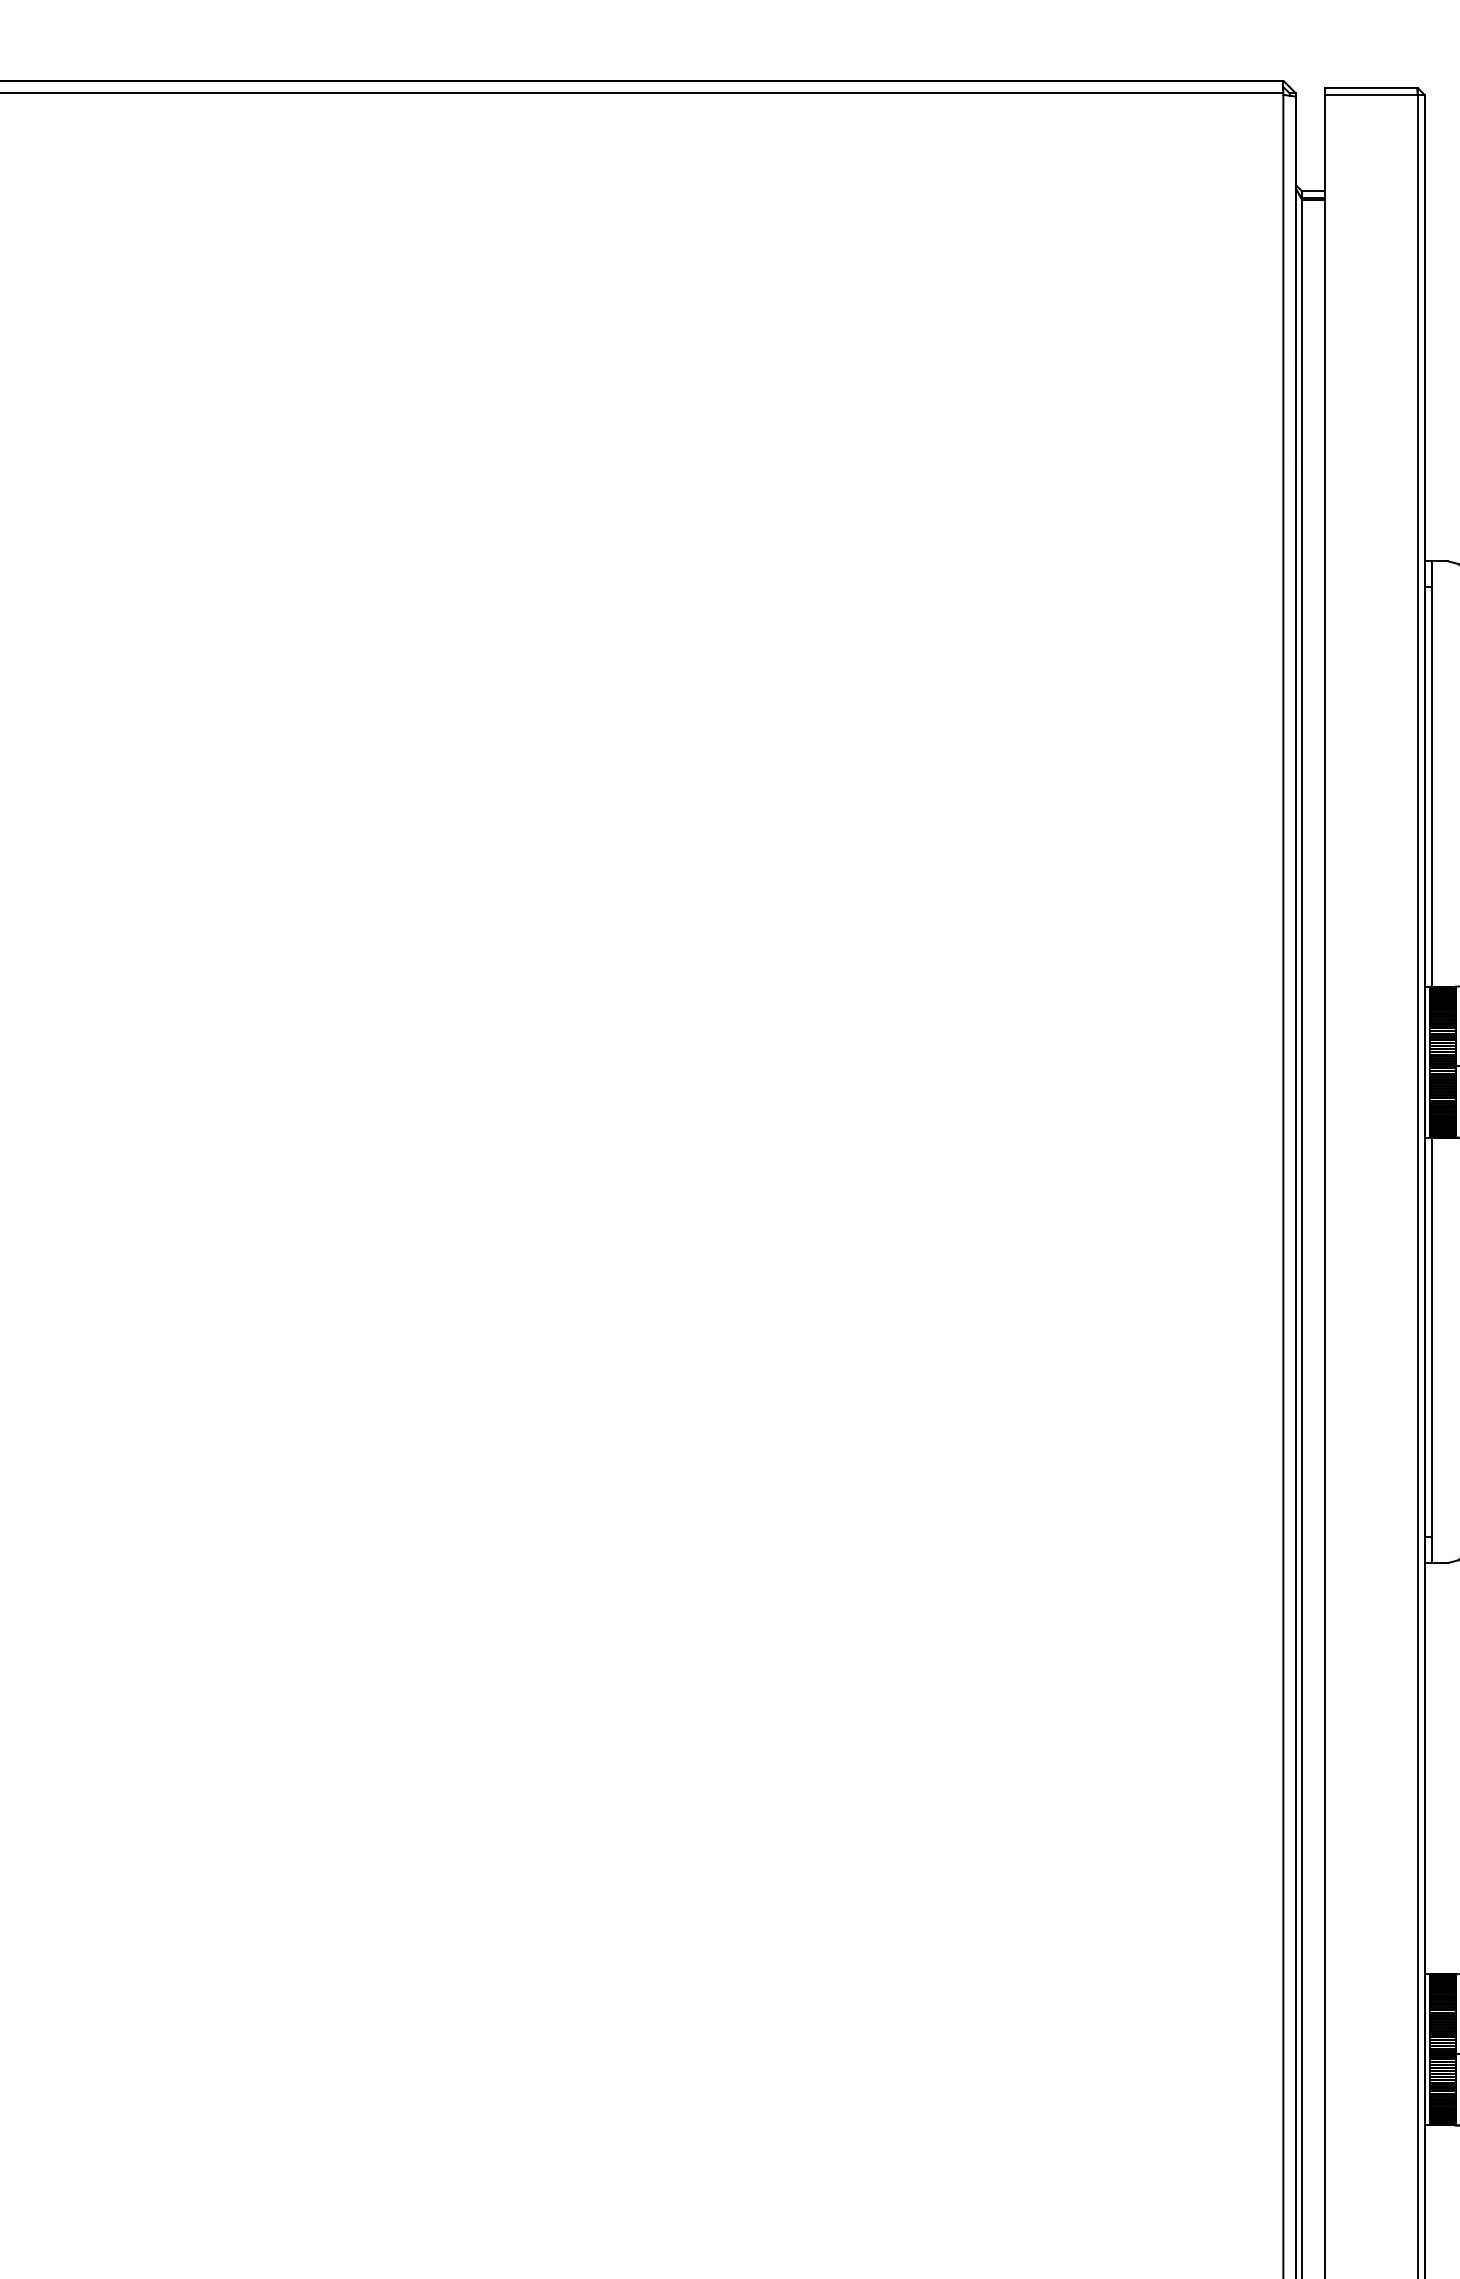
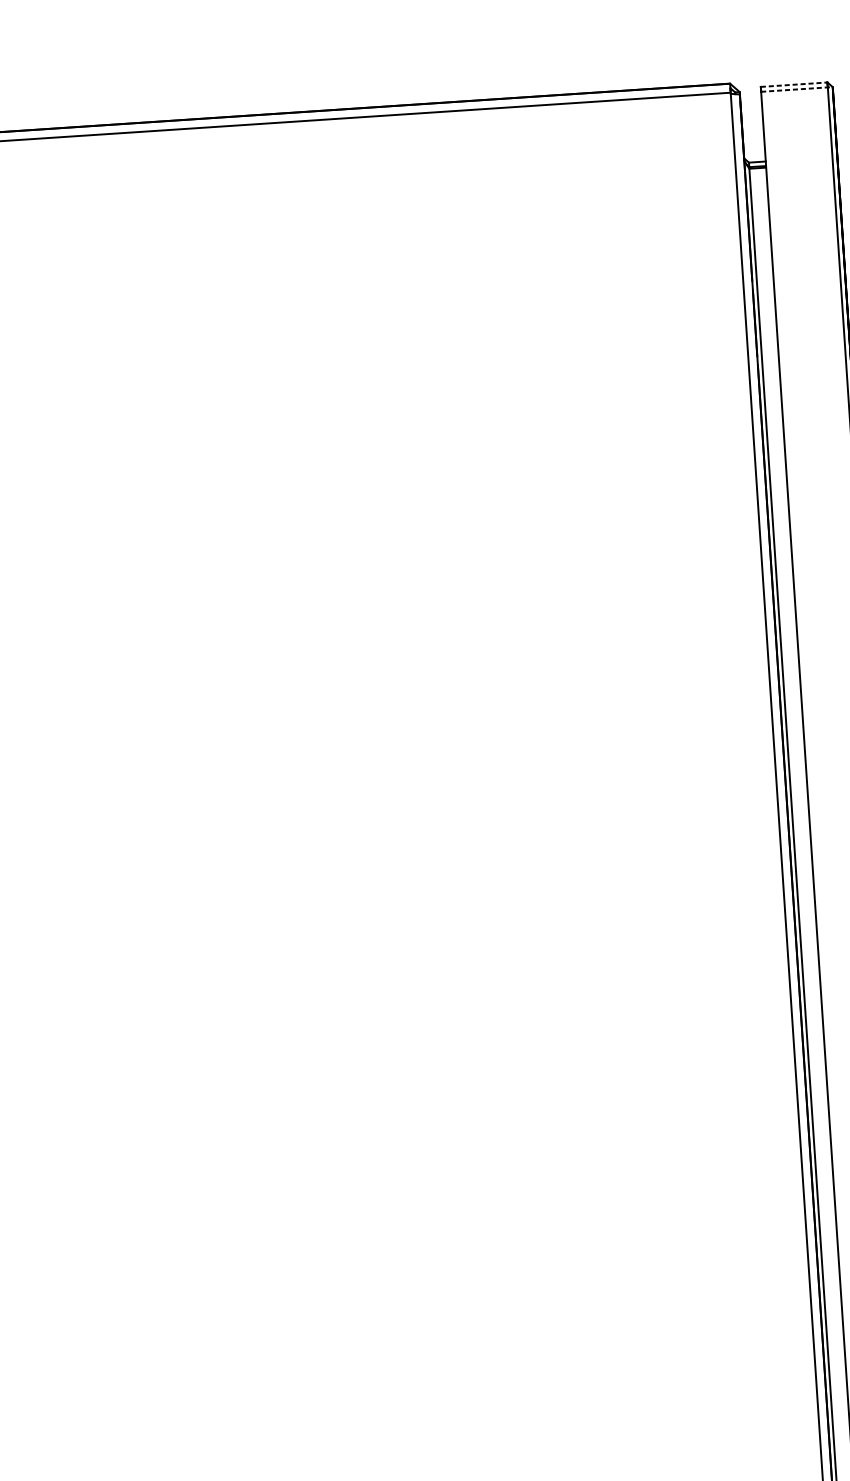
line: (1371, 88) -> (794, 85), solid -> dashed
line: (1375, 94) -> (797, 89), solid -> dashed

